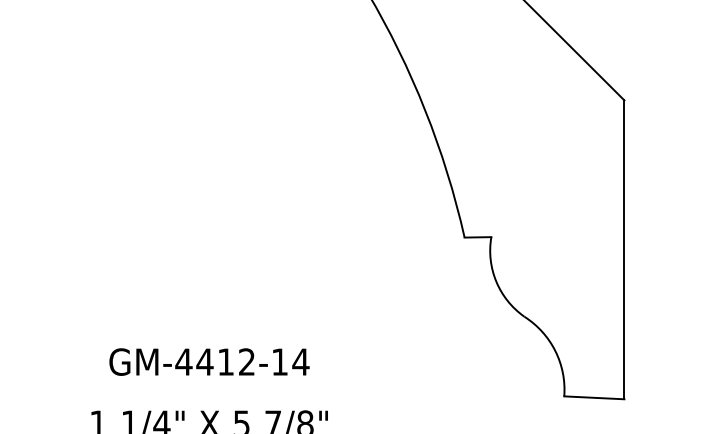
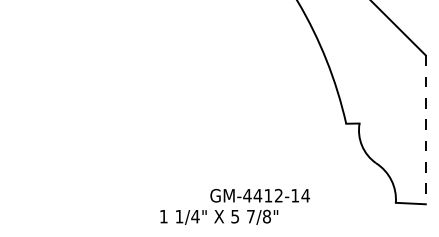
line: (623, 251) -> (425, 130), solid -> dashed
text: (208, 361) -> (259, 195), moved

